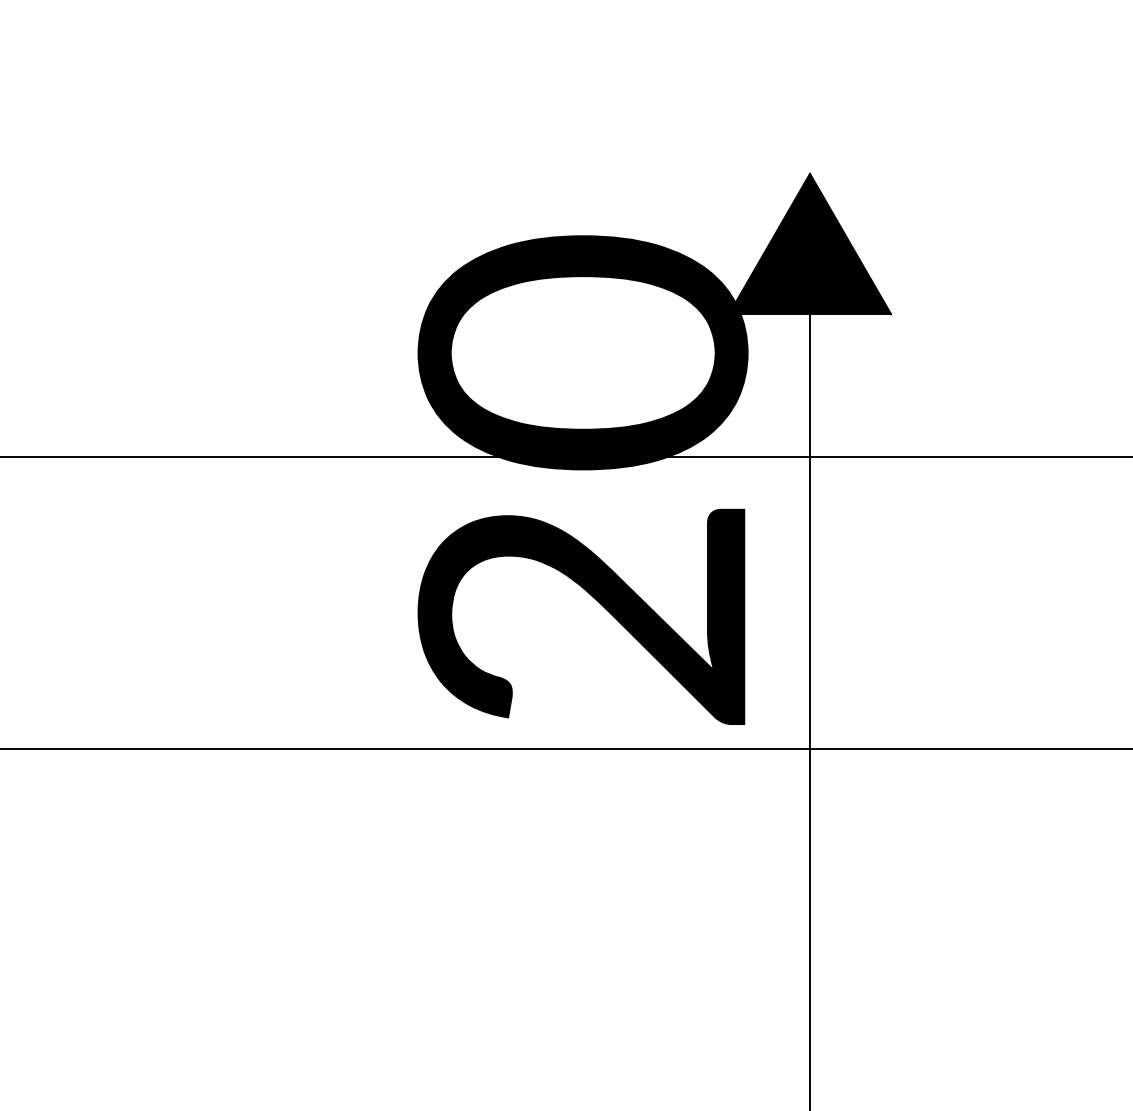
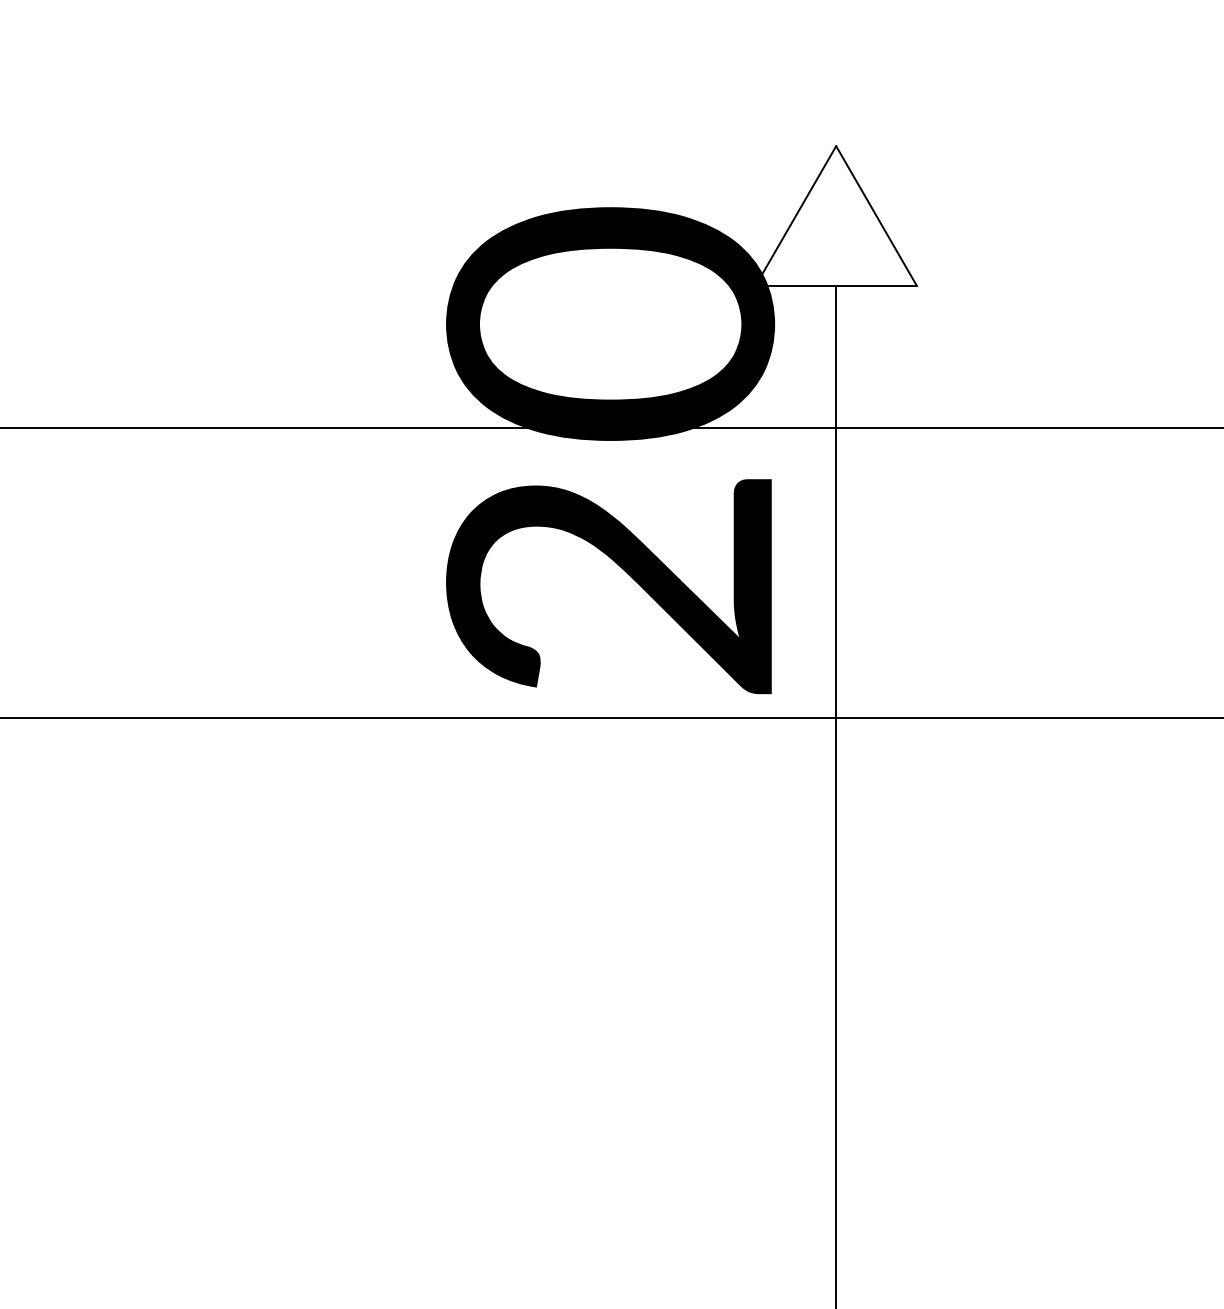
fill: (809, 243) -> (835, 215), removed

